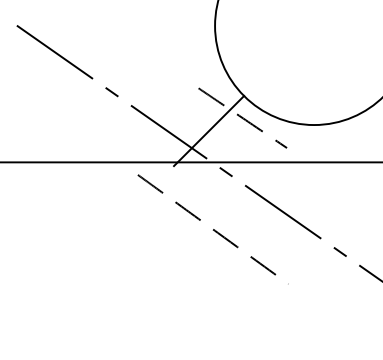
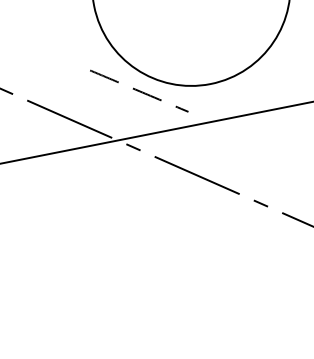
line: (209, 131) -> (109, 110), removed
curve: (213, 229) -> (132, 206), removed

